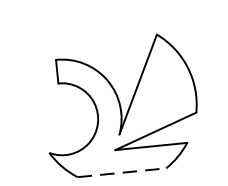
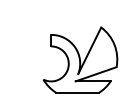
line: (121, 172) -> (77, 92), dashed -> solid

